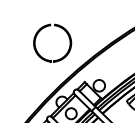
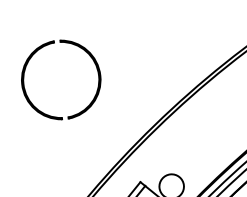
part: (50, 26) -> (53, 45), moved

